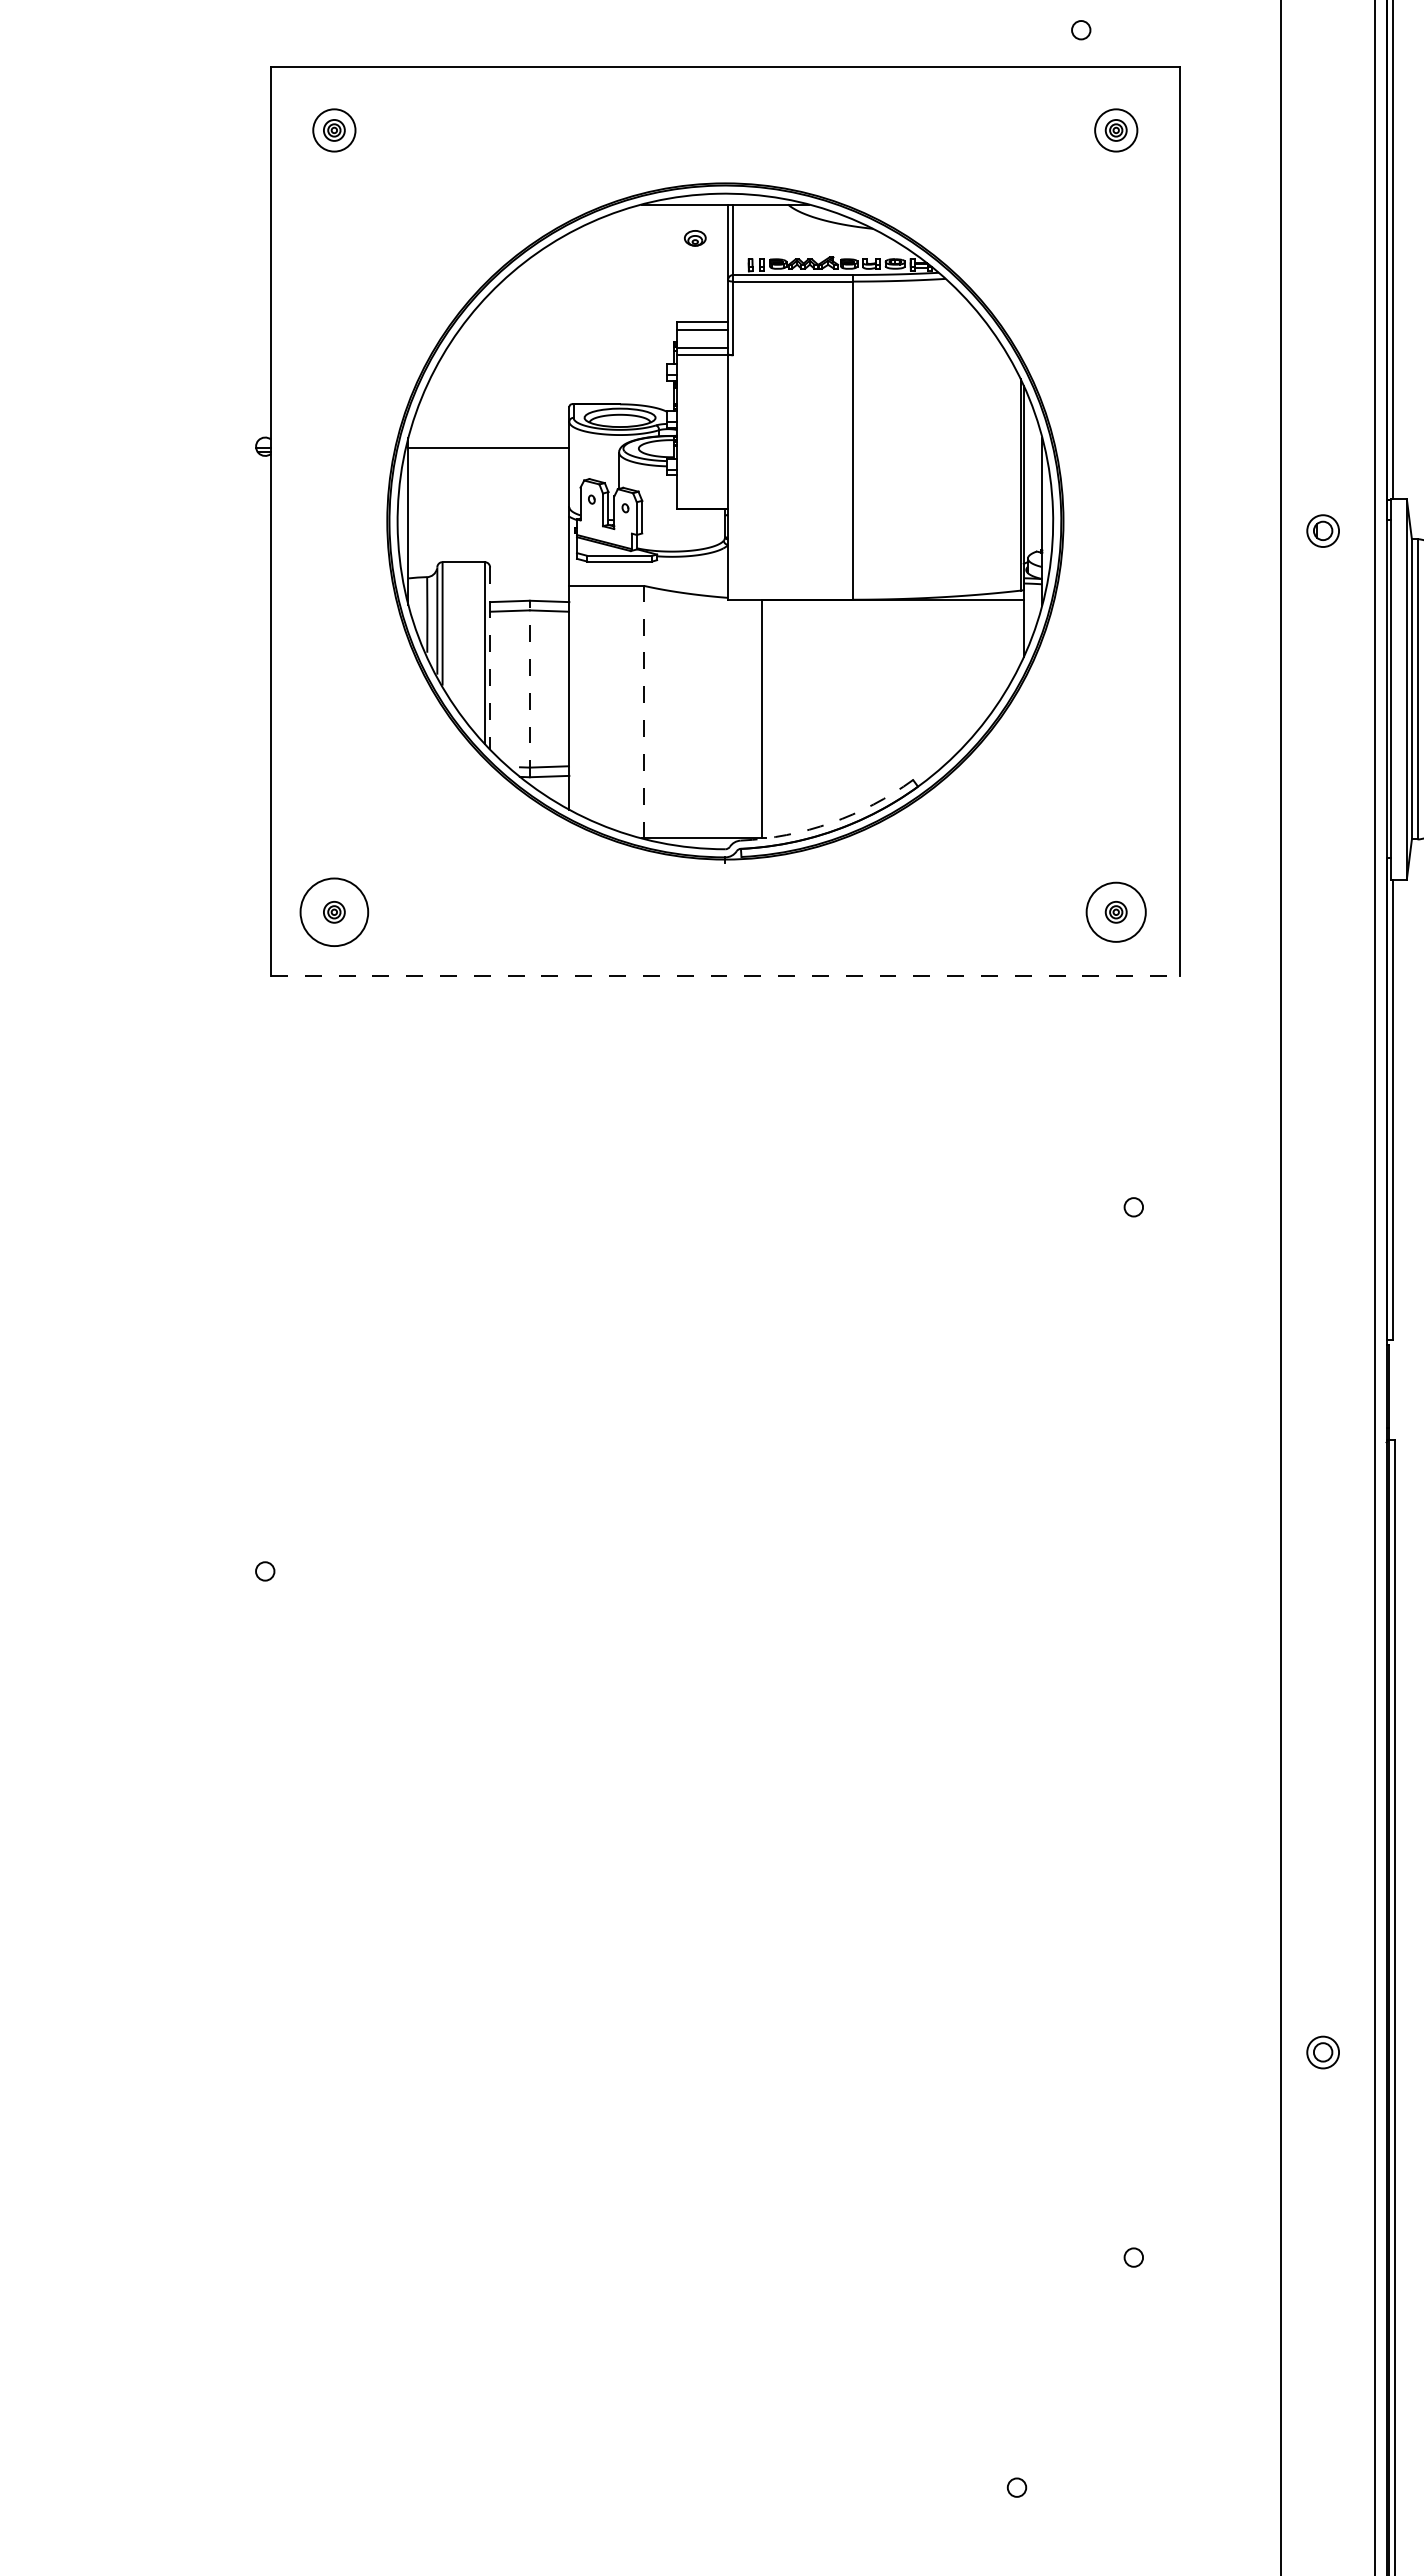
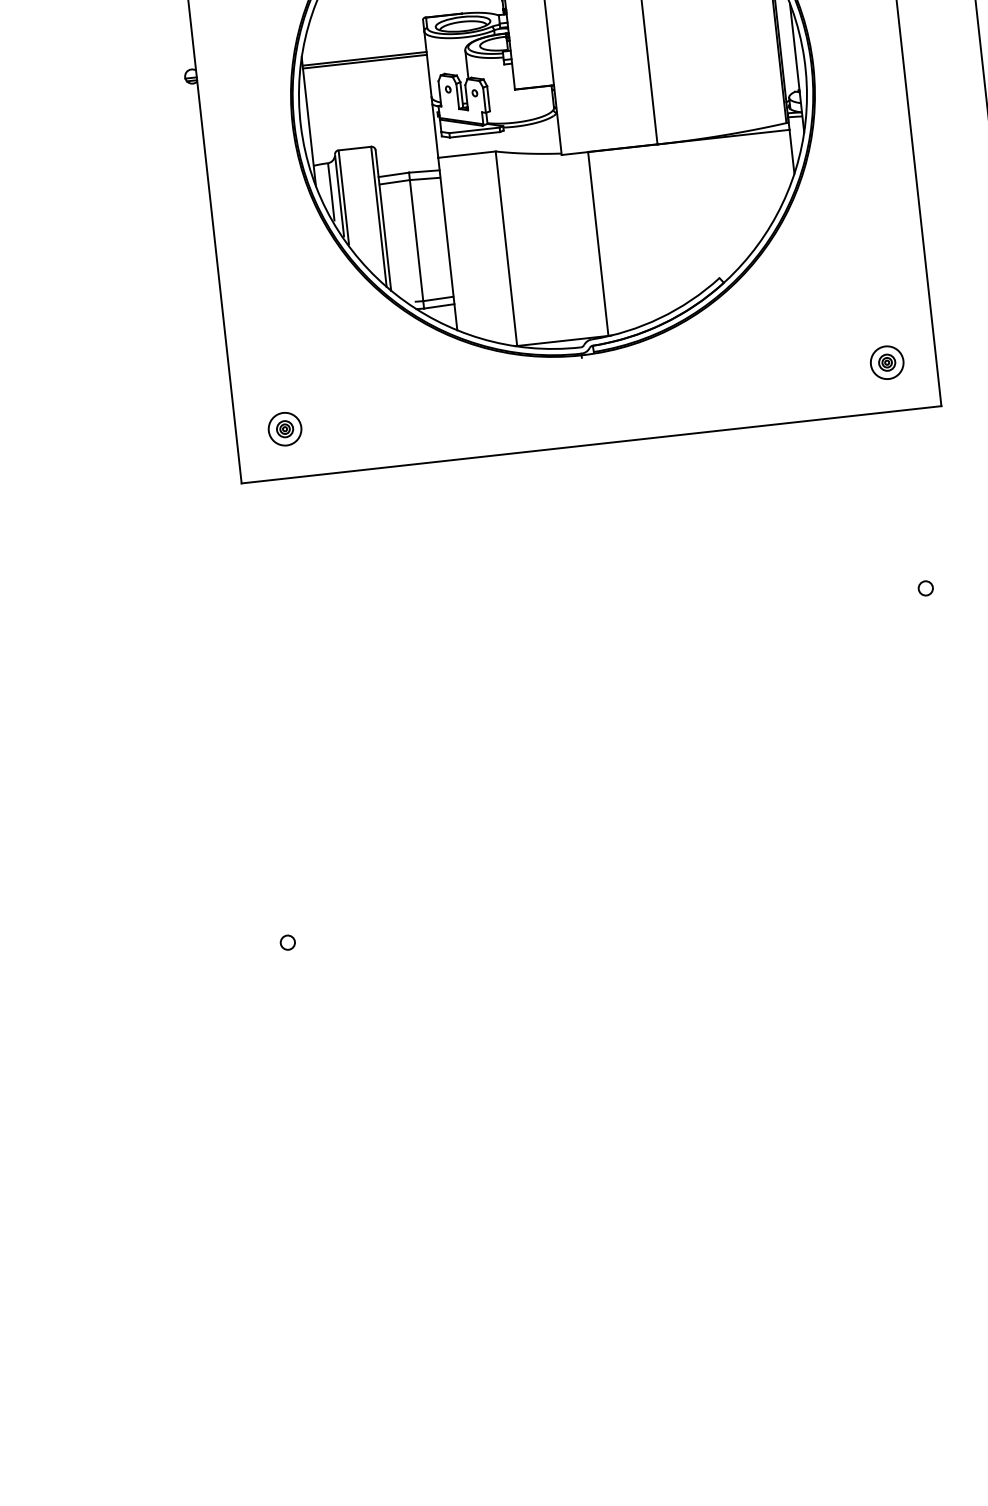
line: (488, 452) -> (364, 61), added
line: (490, 659) -> (383, 221), dashed -> solid
line: (529, 688) -> (416, 240), dashed -> solid
line: (643, 711) -> (506, 248), dashed -> solid
arc: (831, 822) -> (660, 317), dashed -> solid
circle: (334, 912) -> (285, 429), size x0.62
circle: (1116, 912) -> (887, 362), size x0.71
line: (725, 975) -> (591, 444), dashed -> solid

